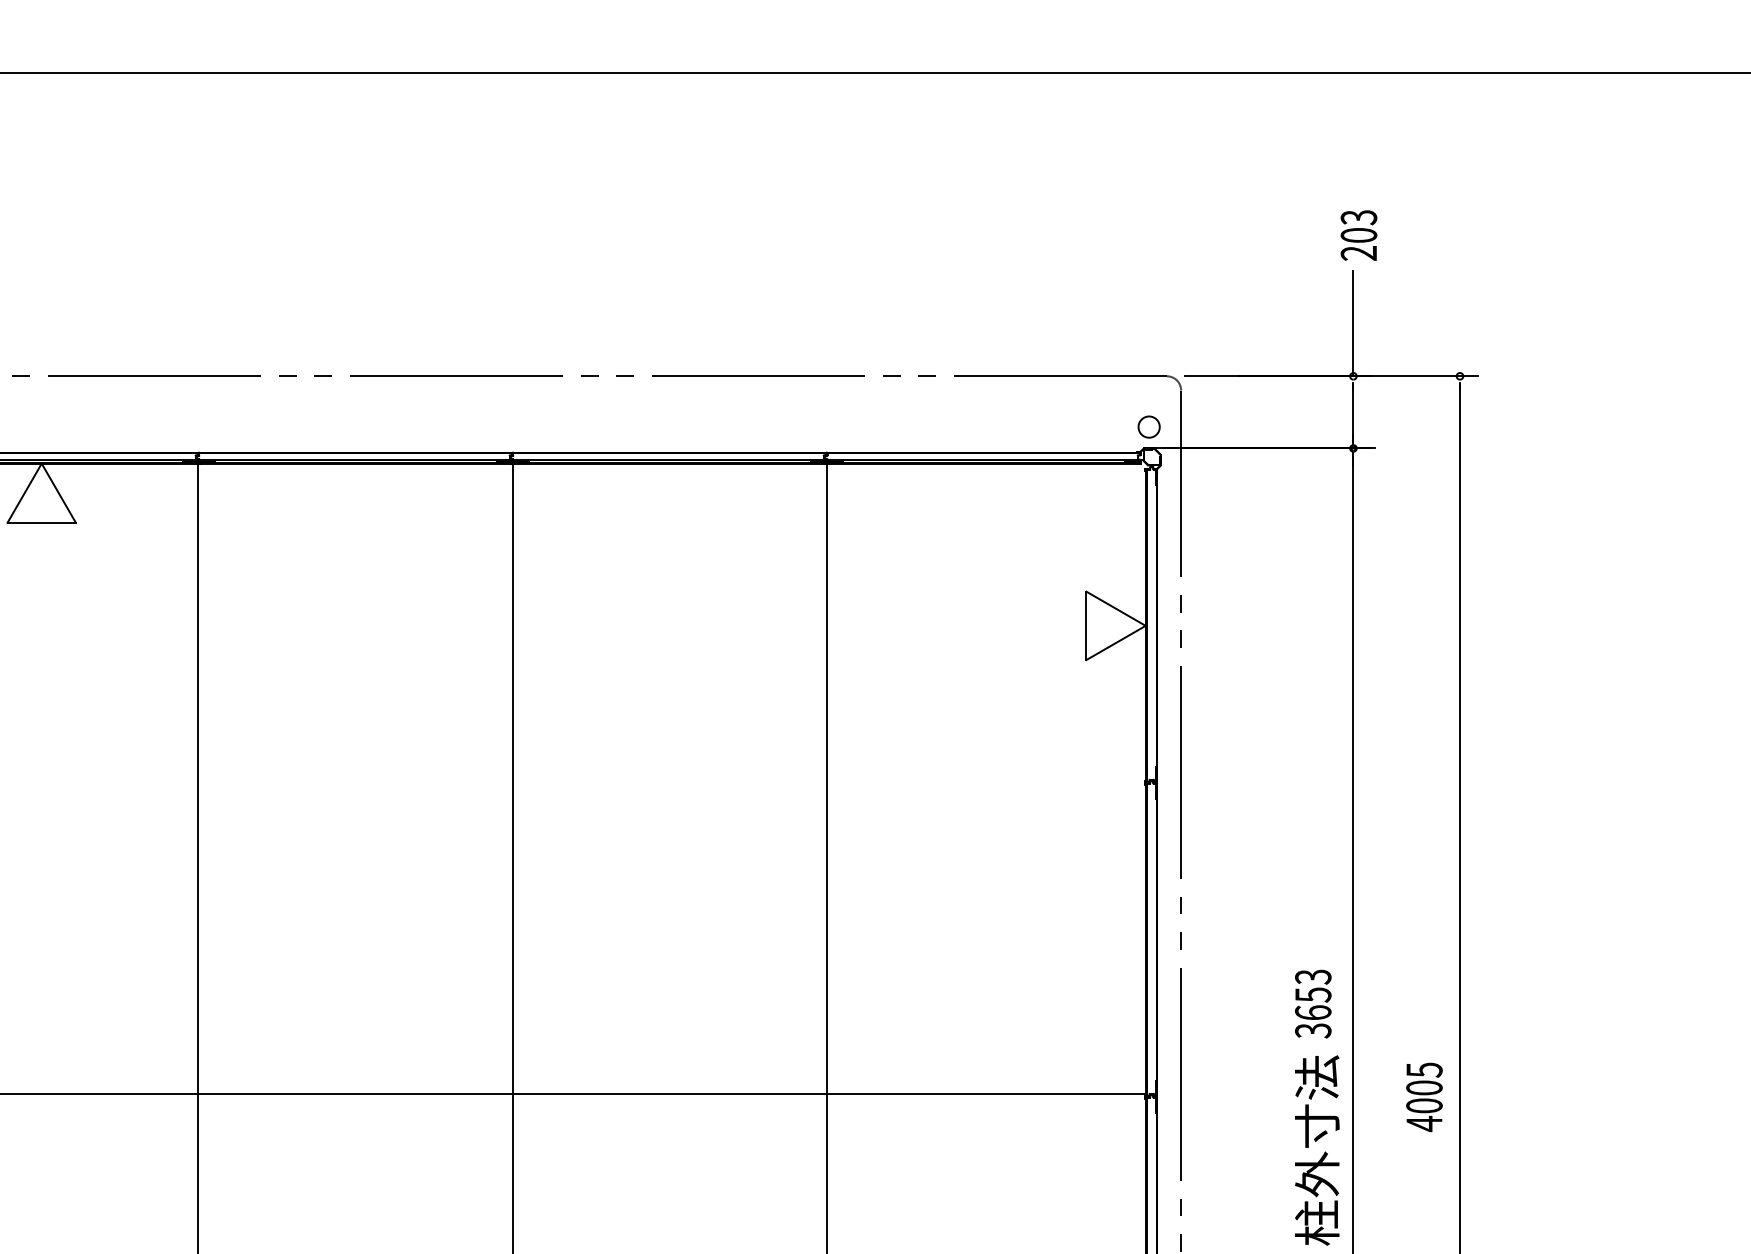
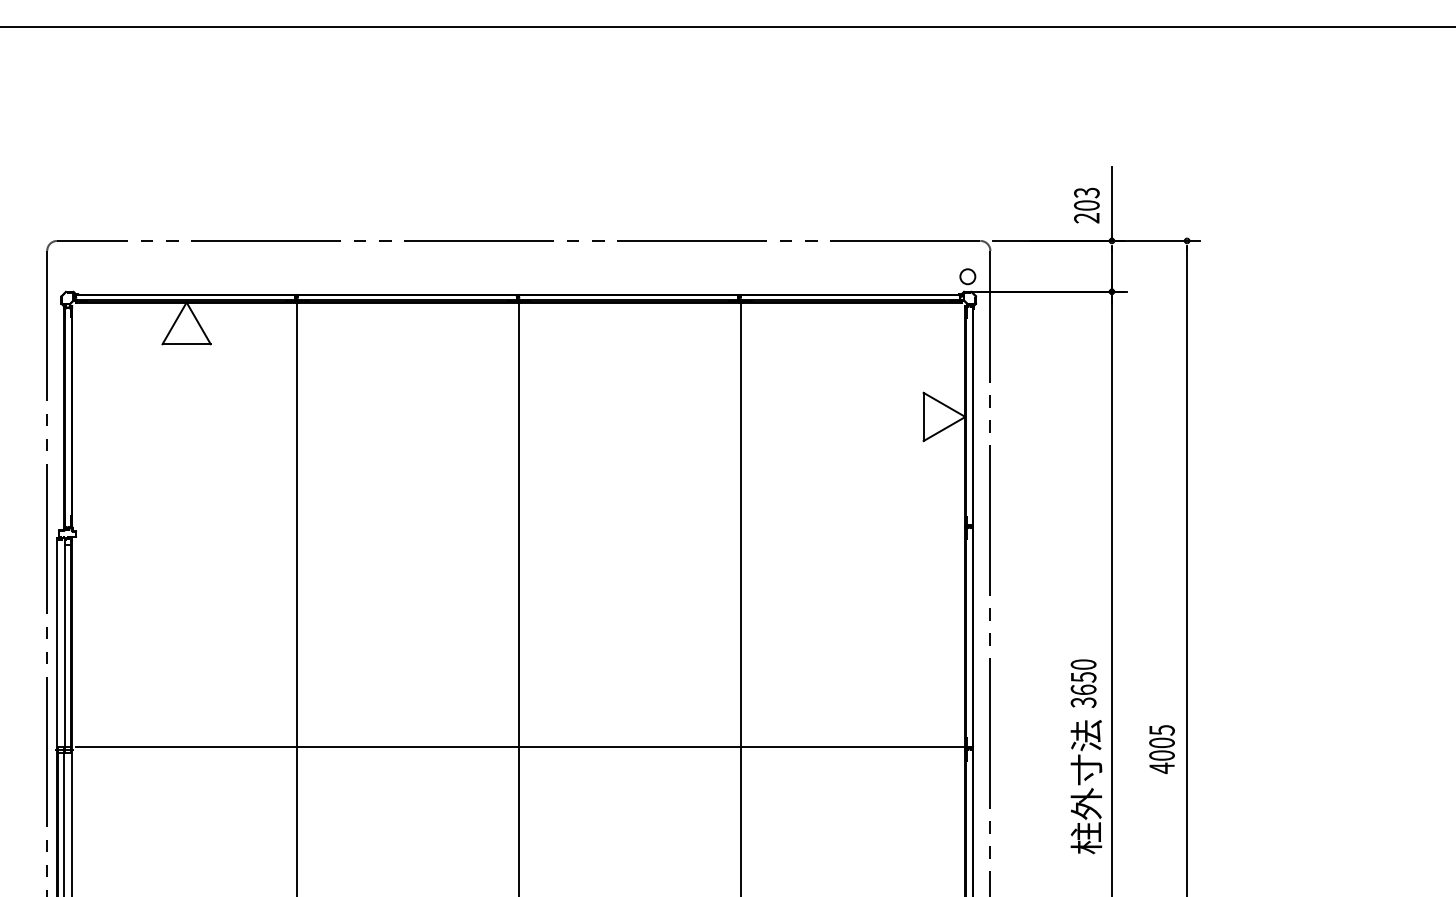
text: (1358, 235) -> (1086, 205), moved
text: (1313, 976) -> (1083, 664), 3653 -> 3650

